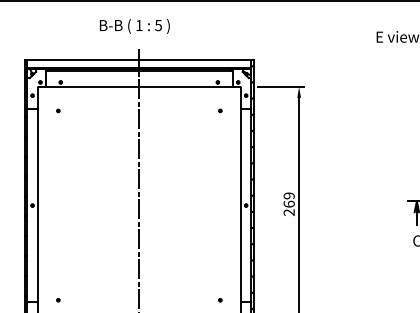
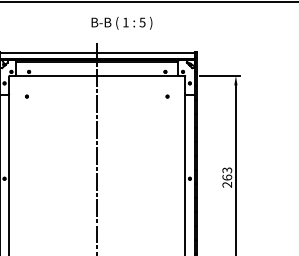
text: (134, 26) -> (121, 23), moved
text: (288, 195) -> (226, 170), 269 -> 263

